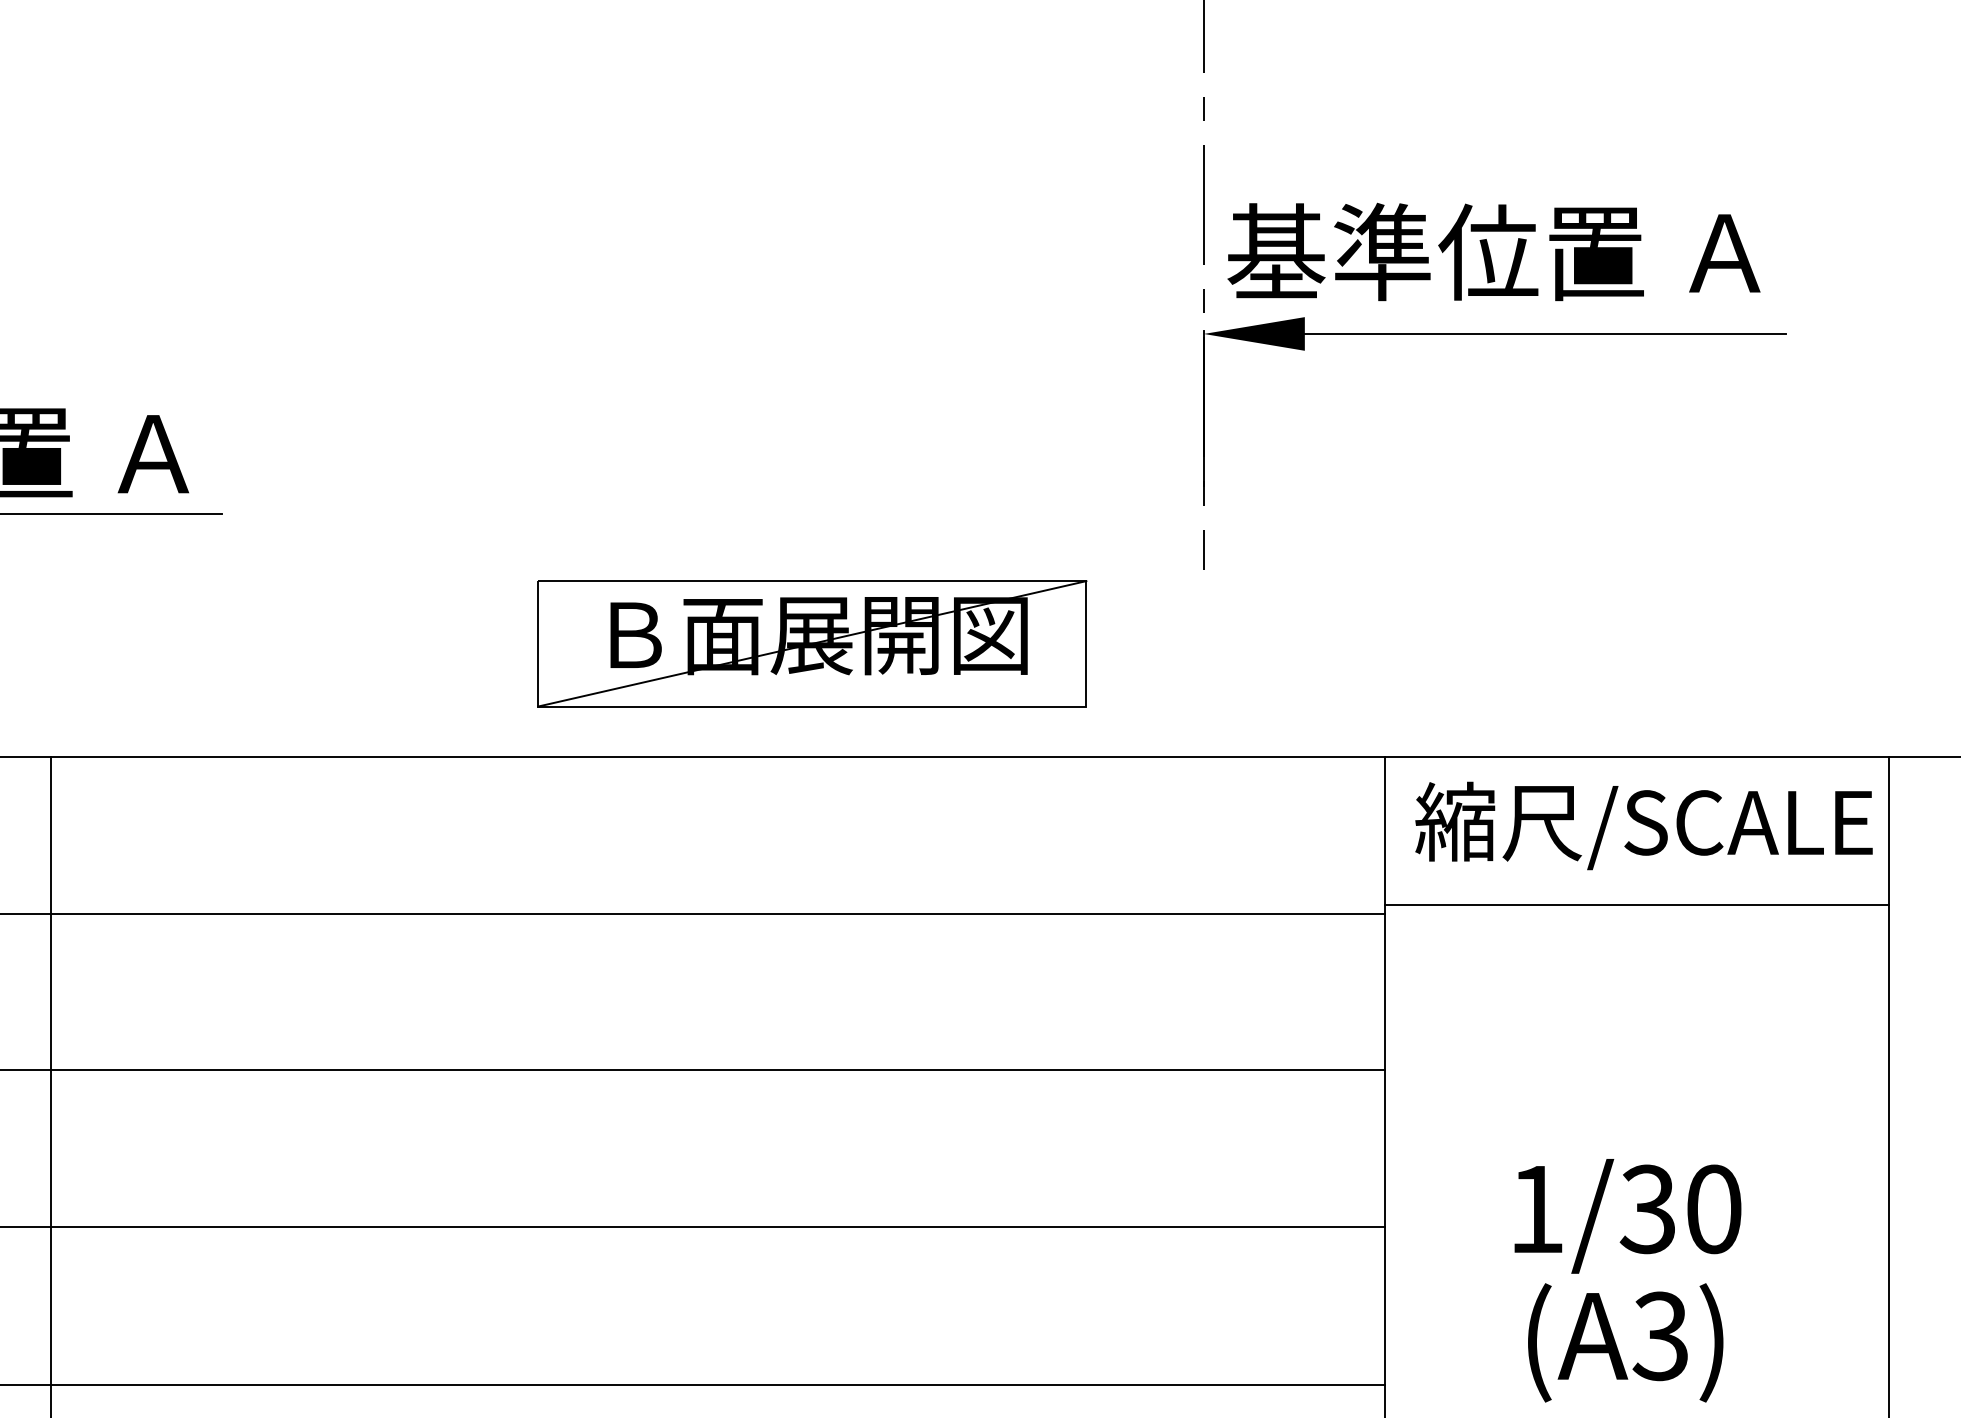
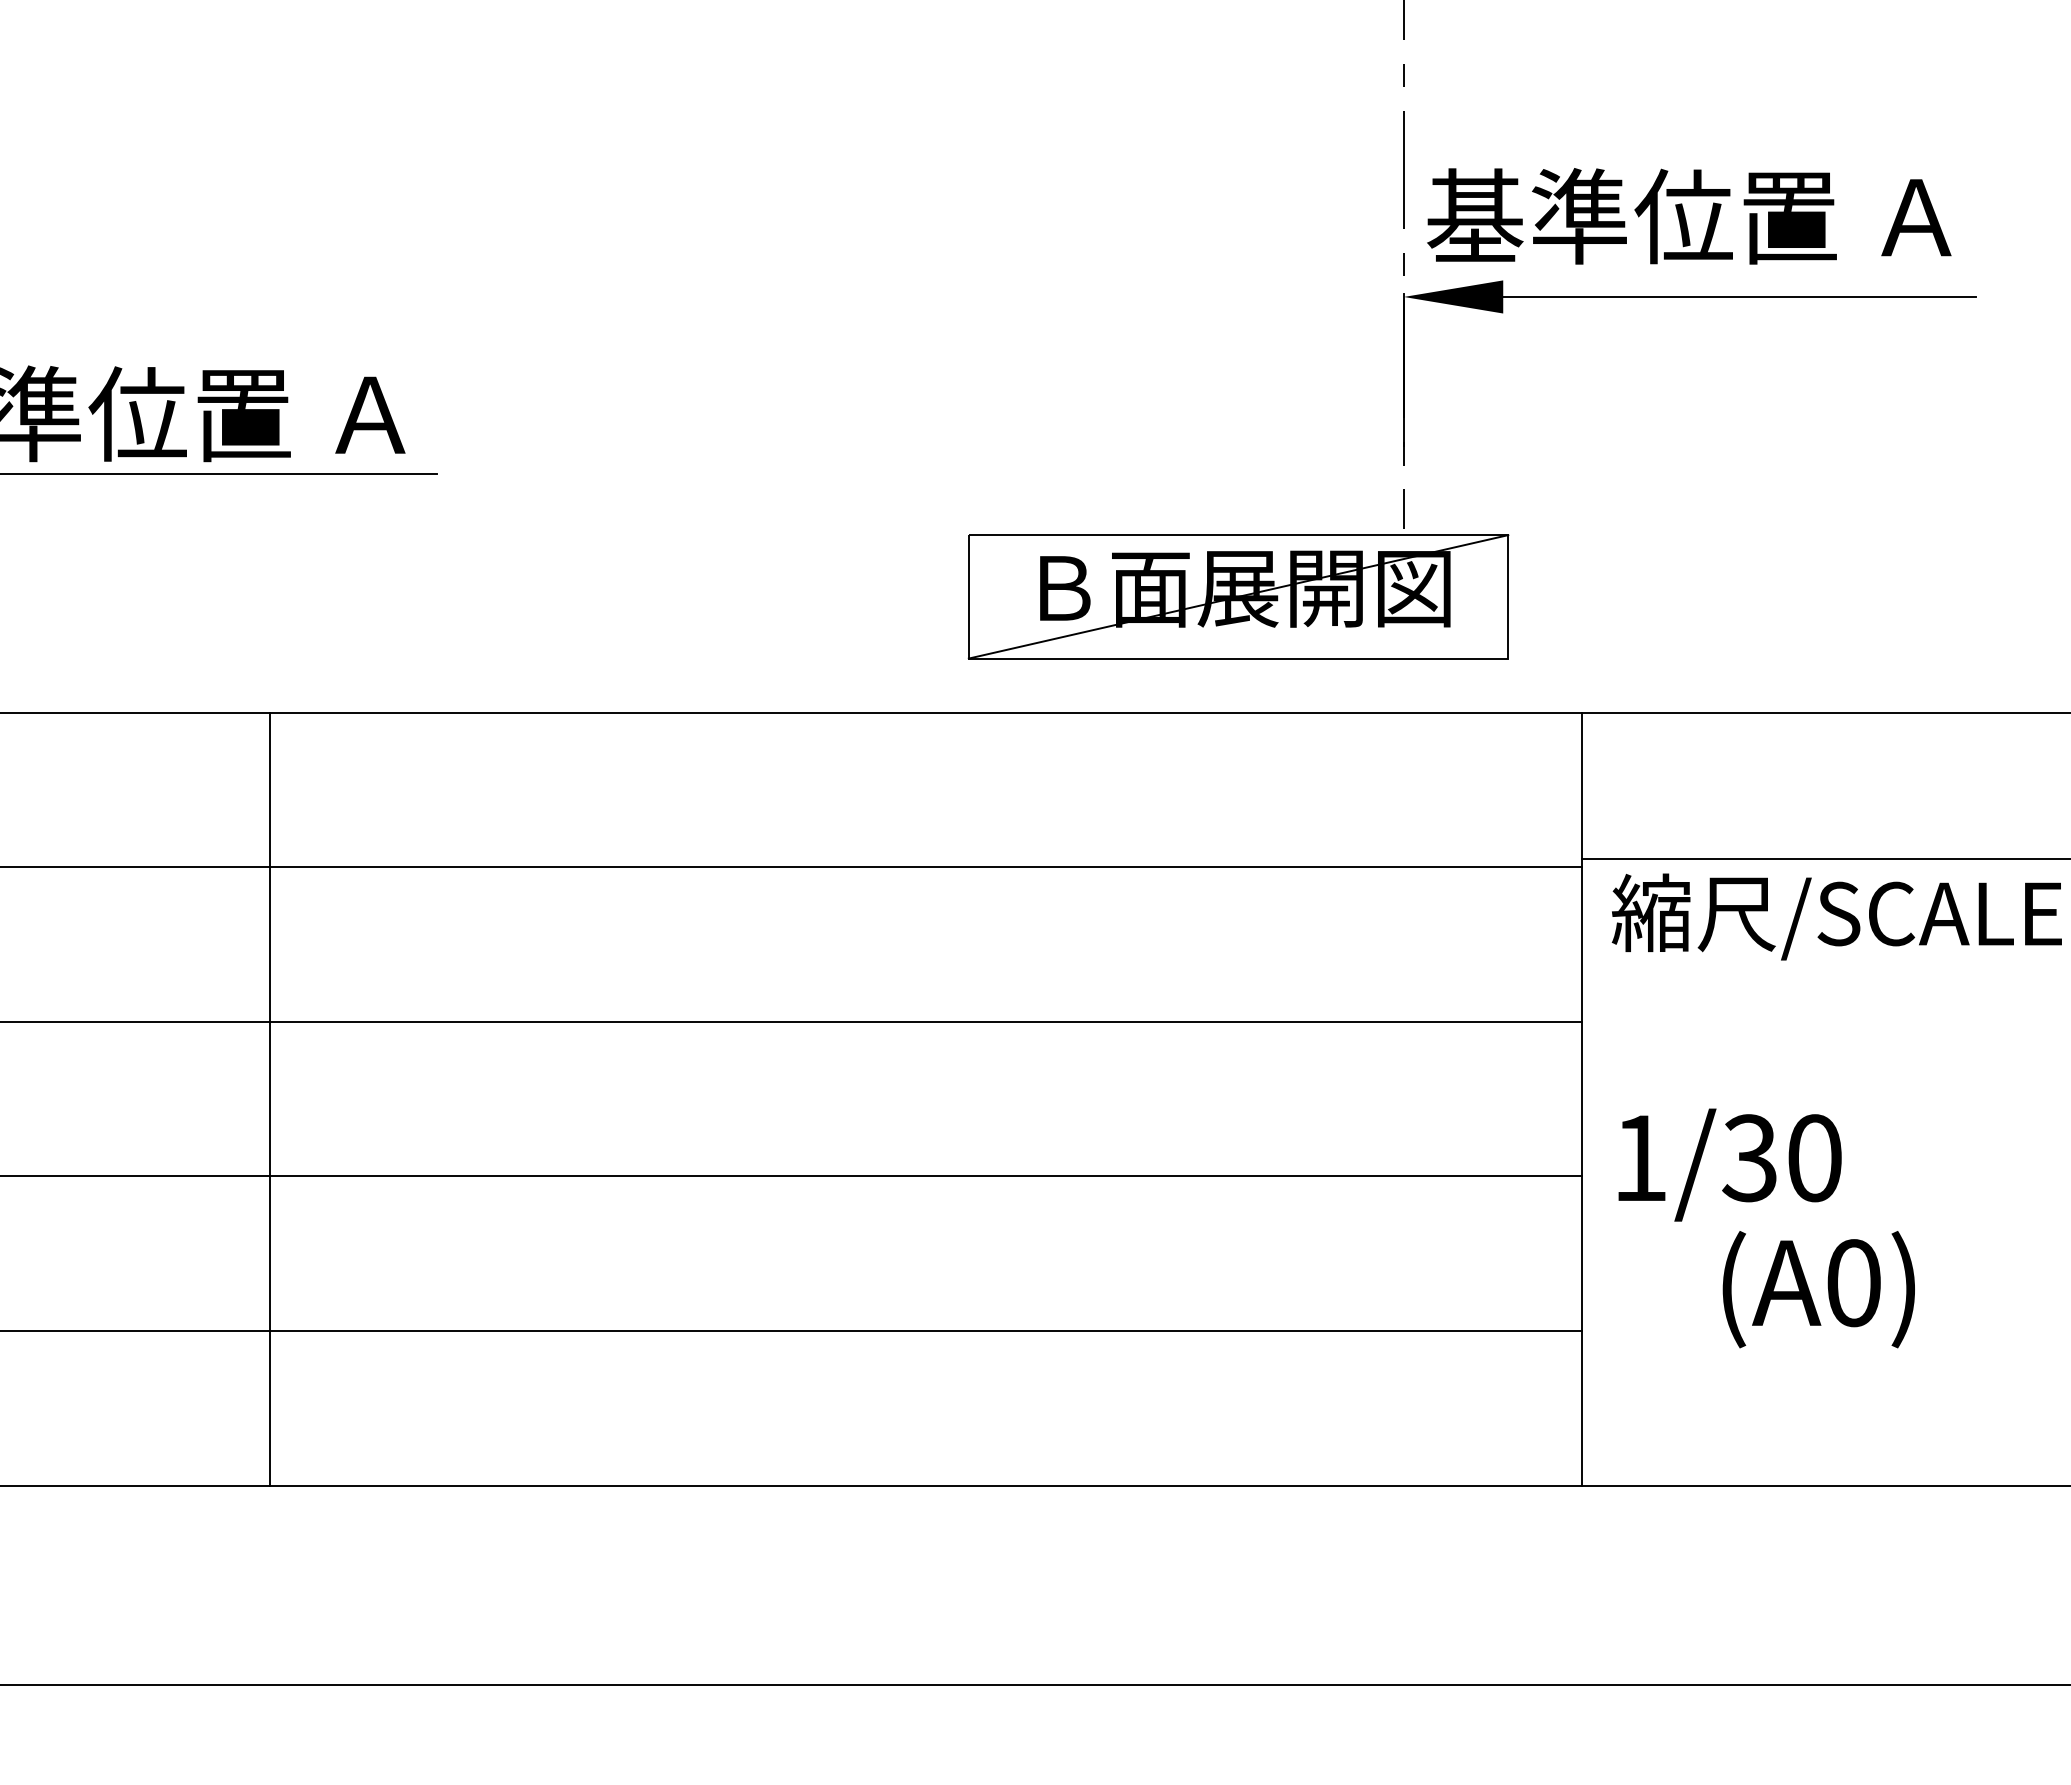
part: (812, 643) -> (1238, 596), moved
text: (1643, 825) -> (1836, 916), moved
text: (1627, 1215) -> (1729, 1164), moved
text: (1659, 1336) -> (1852, 1283), (A3) -> (A0)

